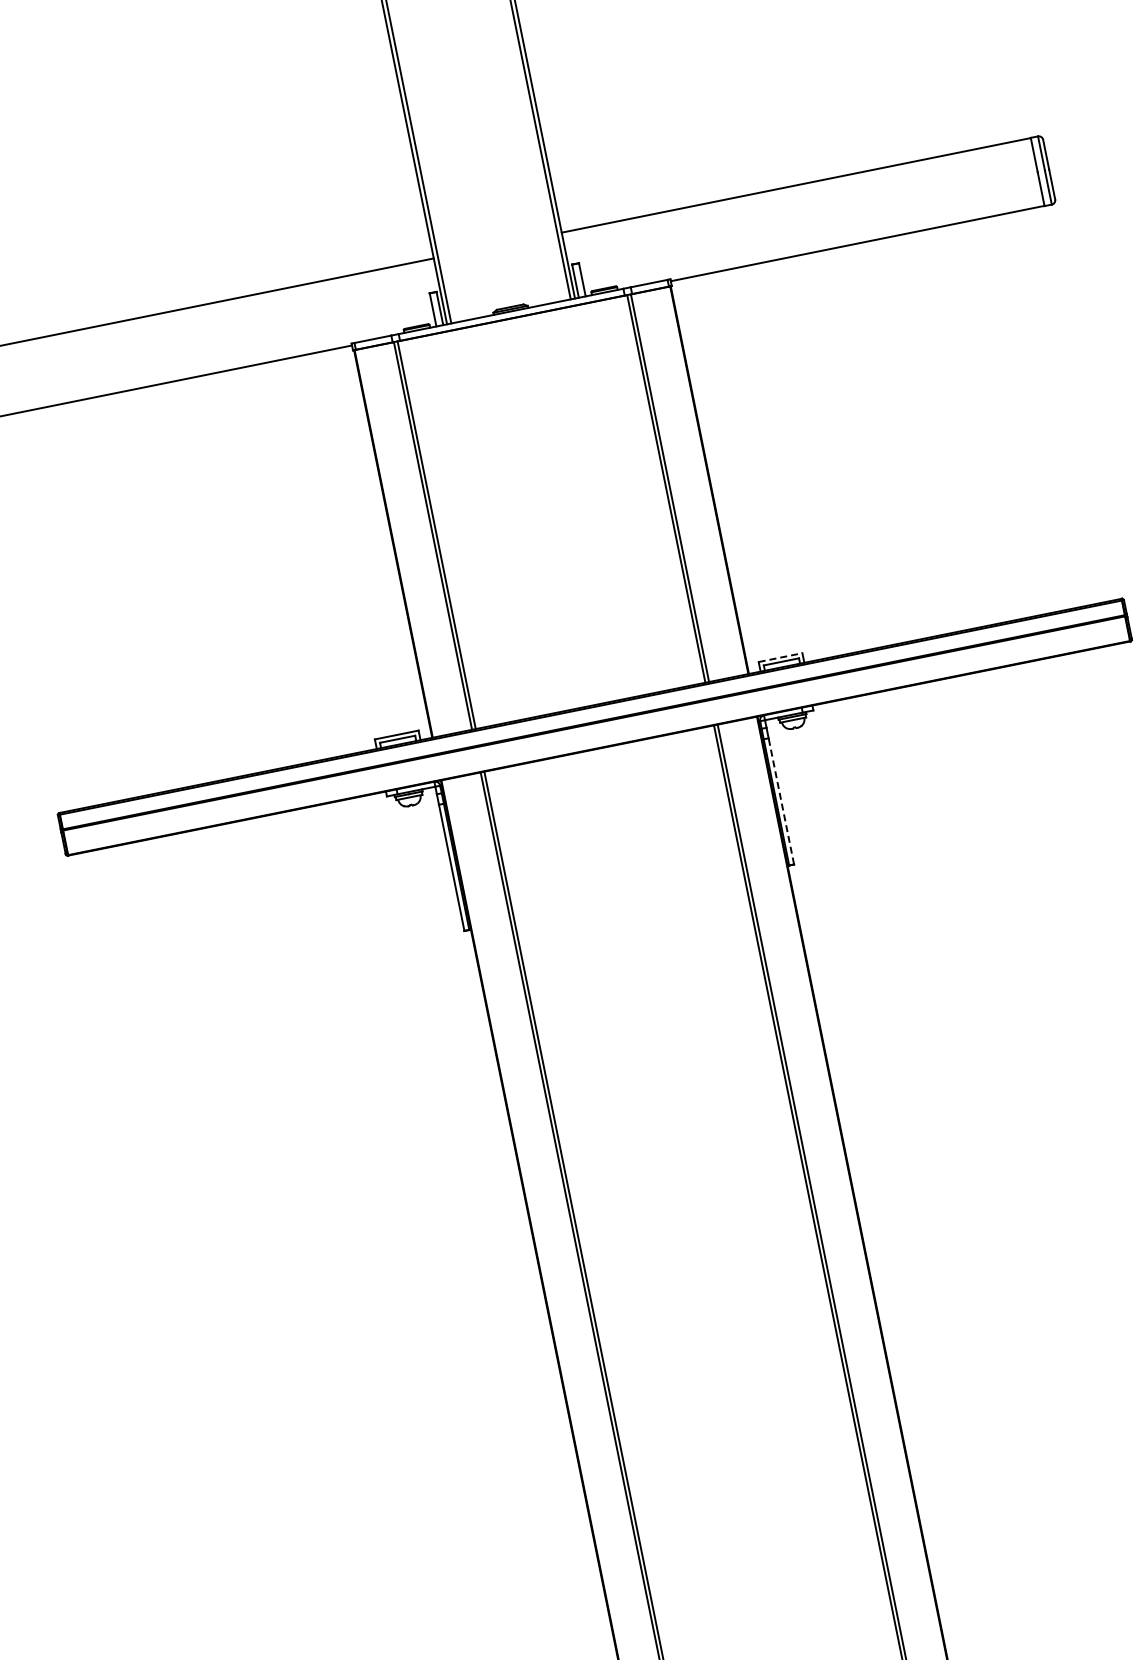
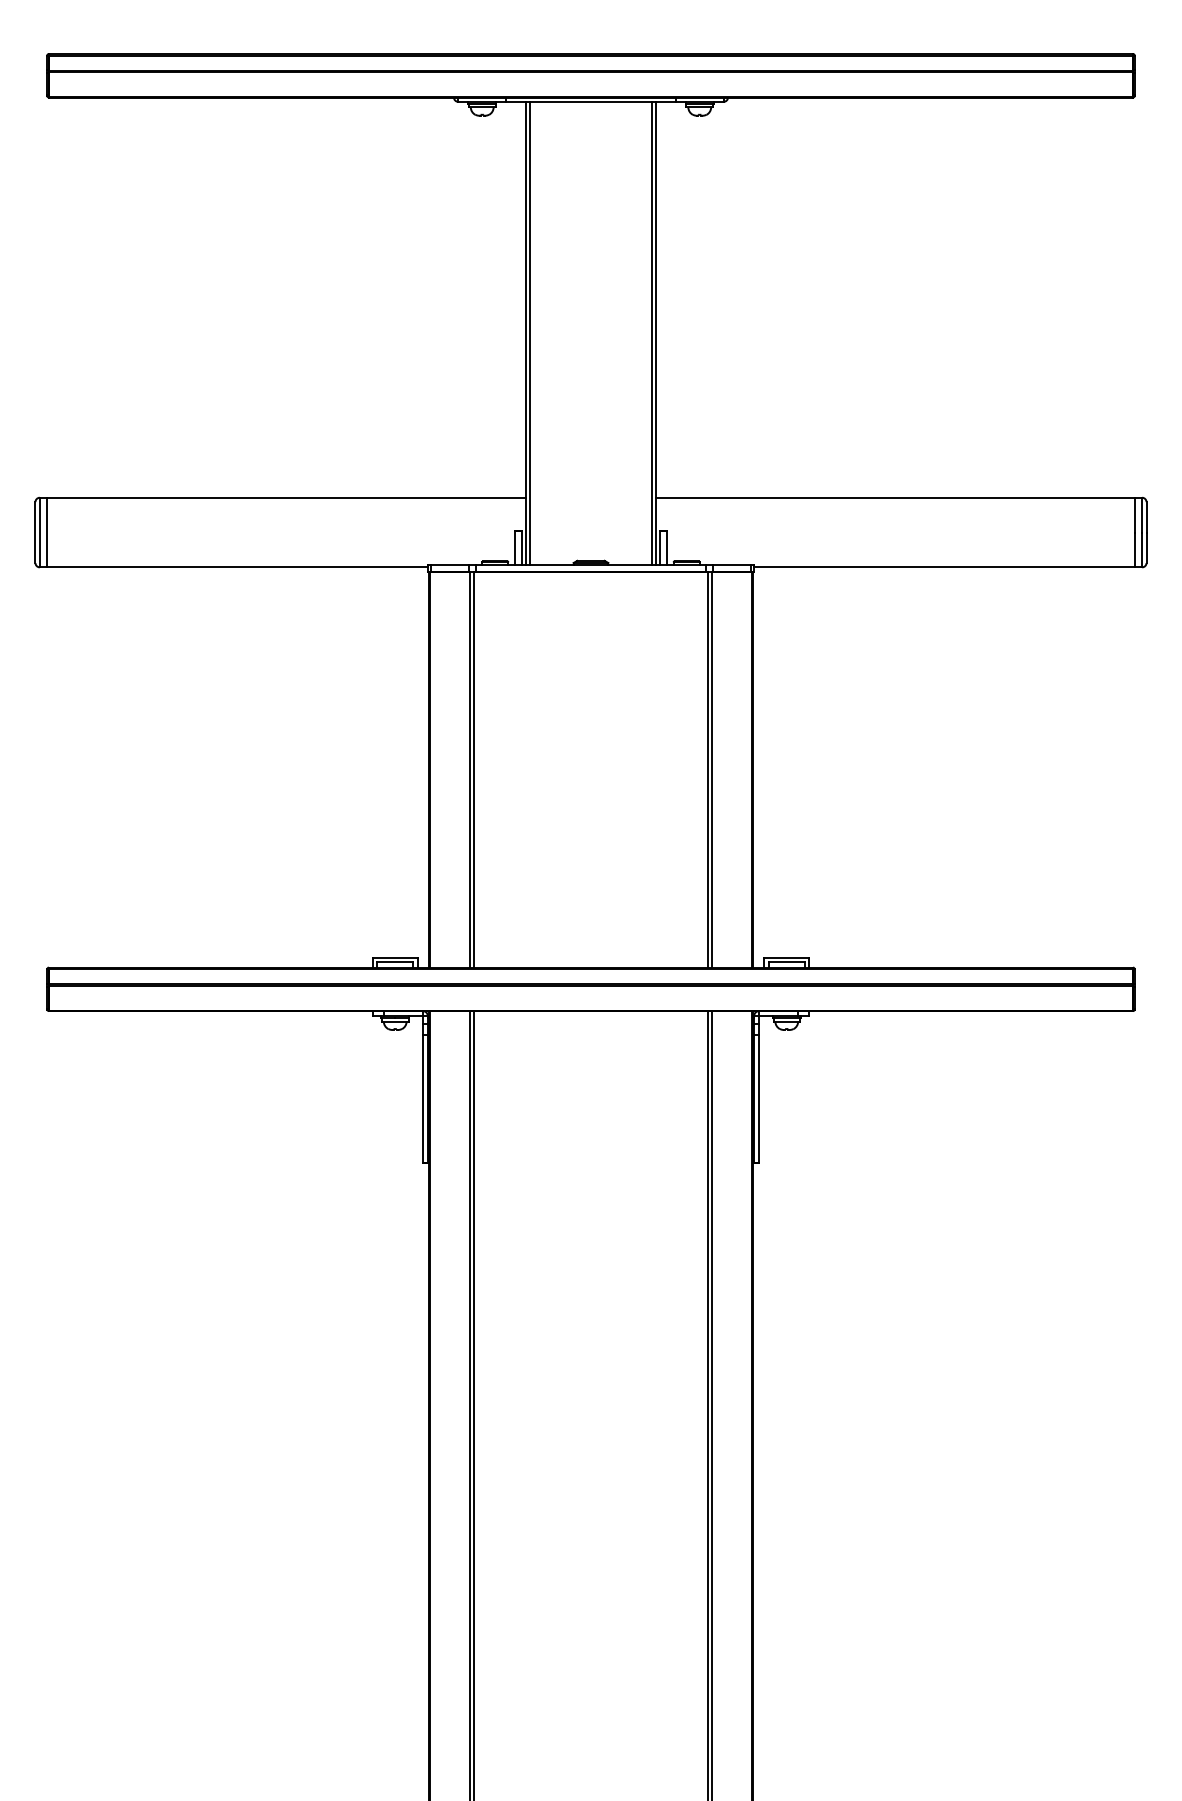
line: (781, 657) -> (787, 957), dashed -> solid
line: (781, 800) -> (759, 1098), dashed -> solid

